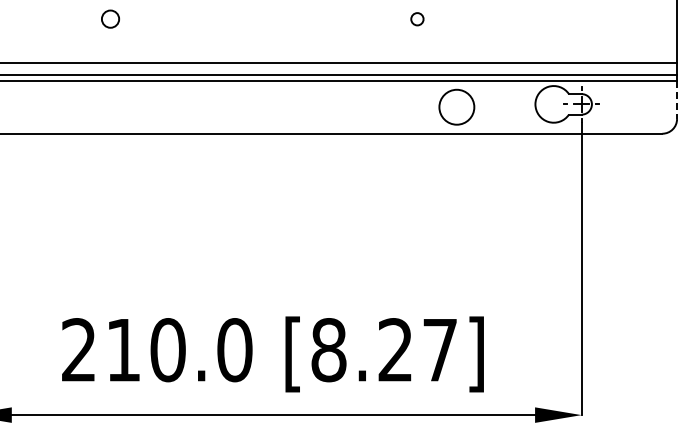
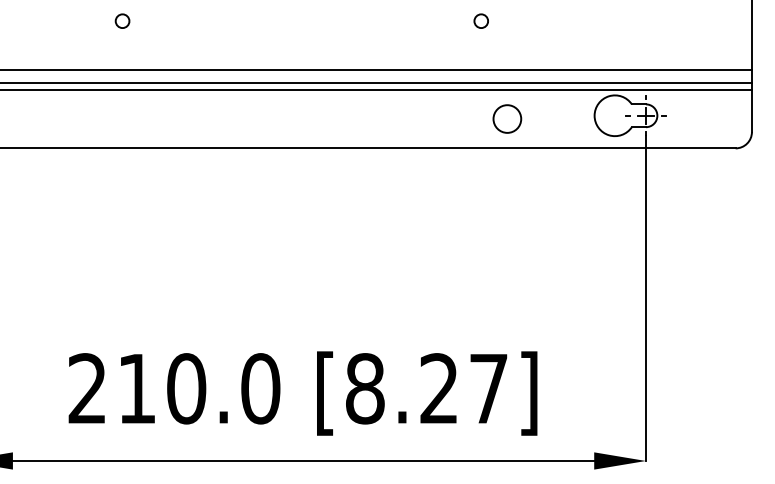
circle: (110, 19) -> (122, 21), size x0.71
circle: (417, 19) -> (481, 21), moved
line: (677, 100) -> (752, 111), dashed -> solid
circle: (456, 107) -> (506, 119), size x0.71

